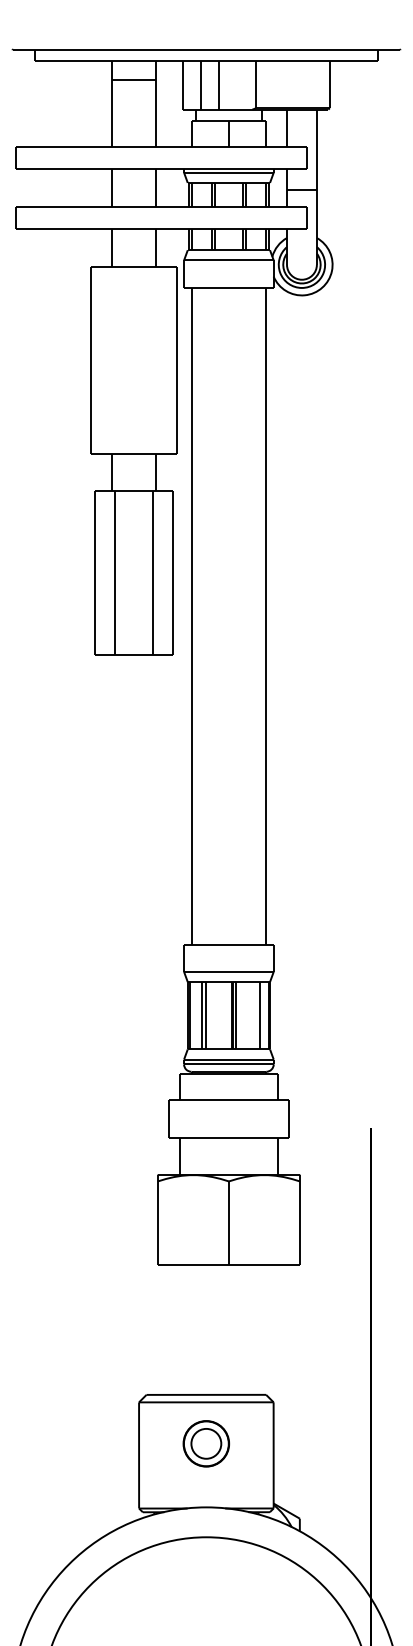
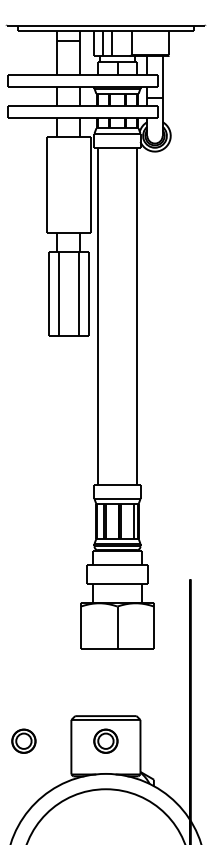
part: (45, 1442) -> (23, 740), added

